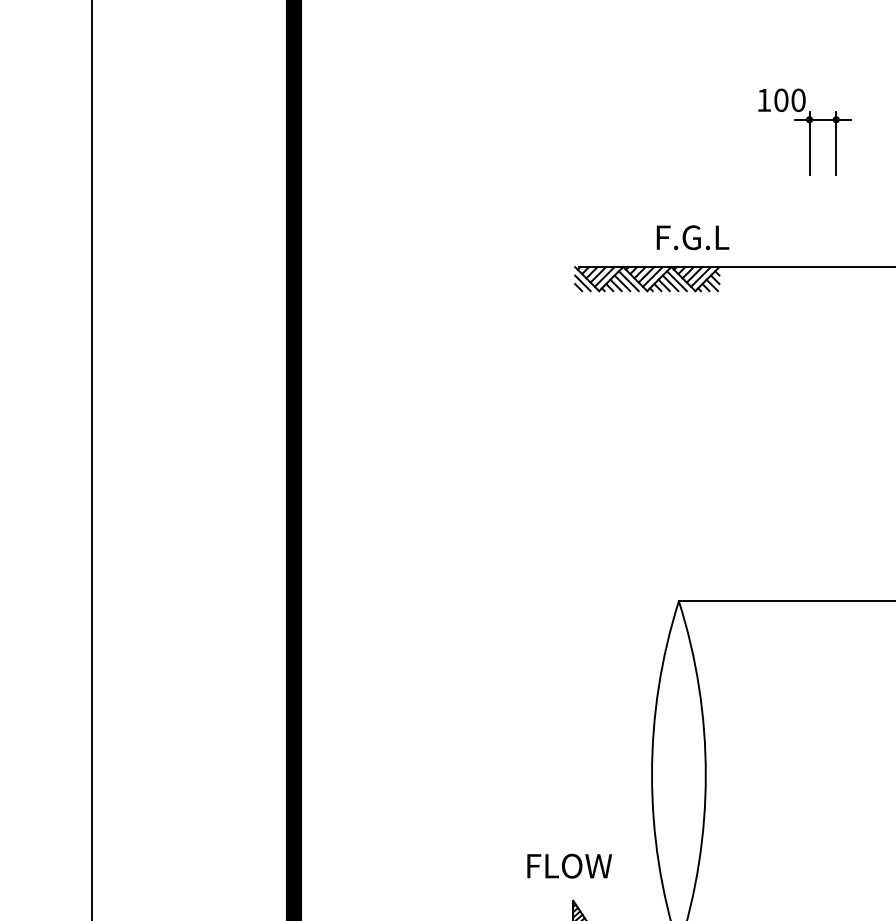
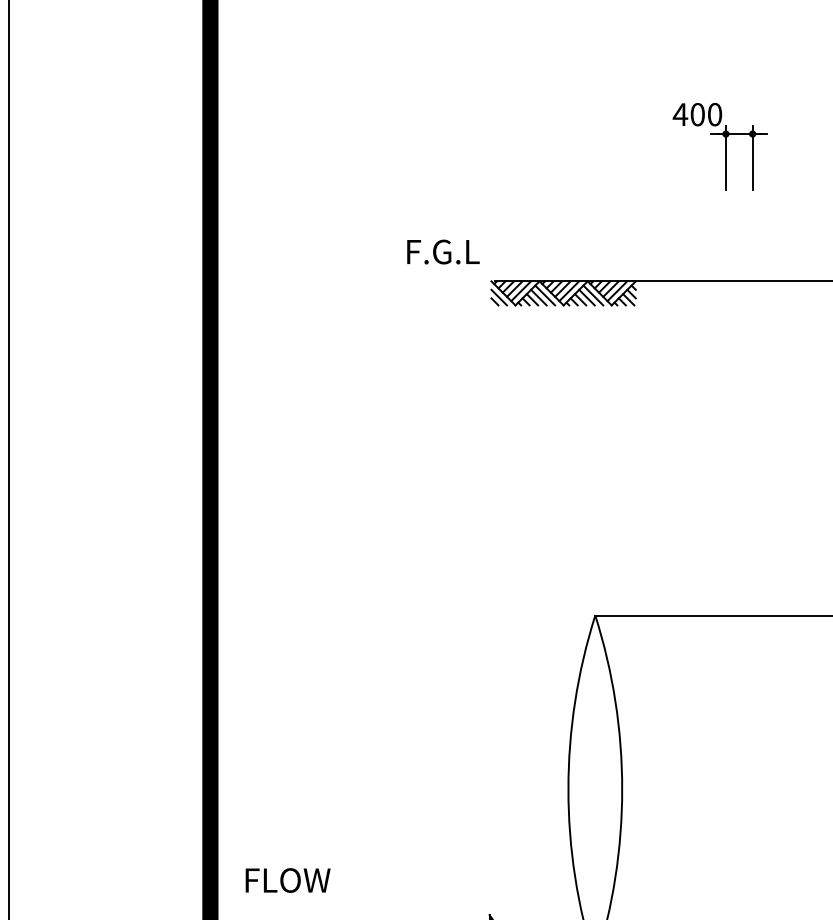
text: (763, 100) -> (679, 114), 100 -> 400
text: (692, 237) -> (442, 251), moved
text: (569, 865) -> (287, 879), moved

